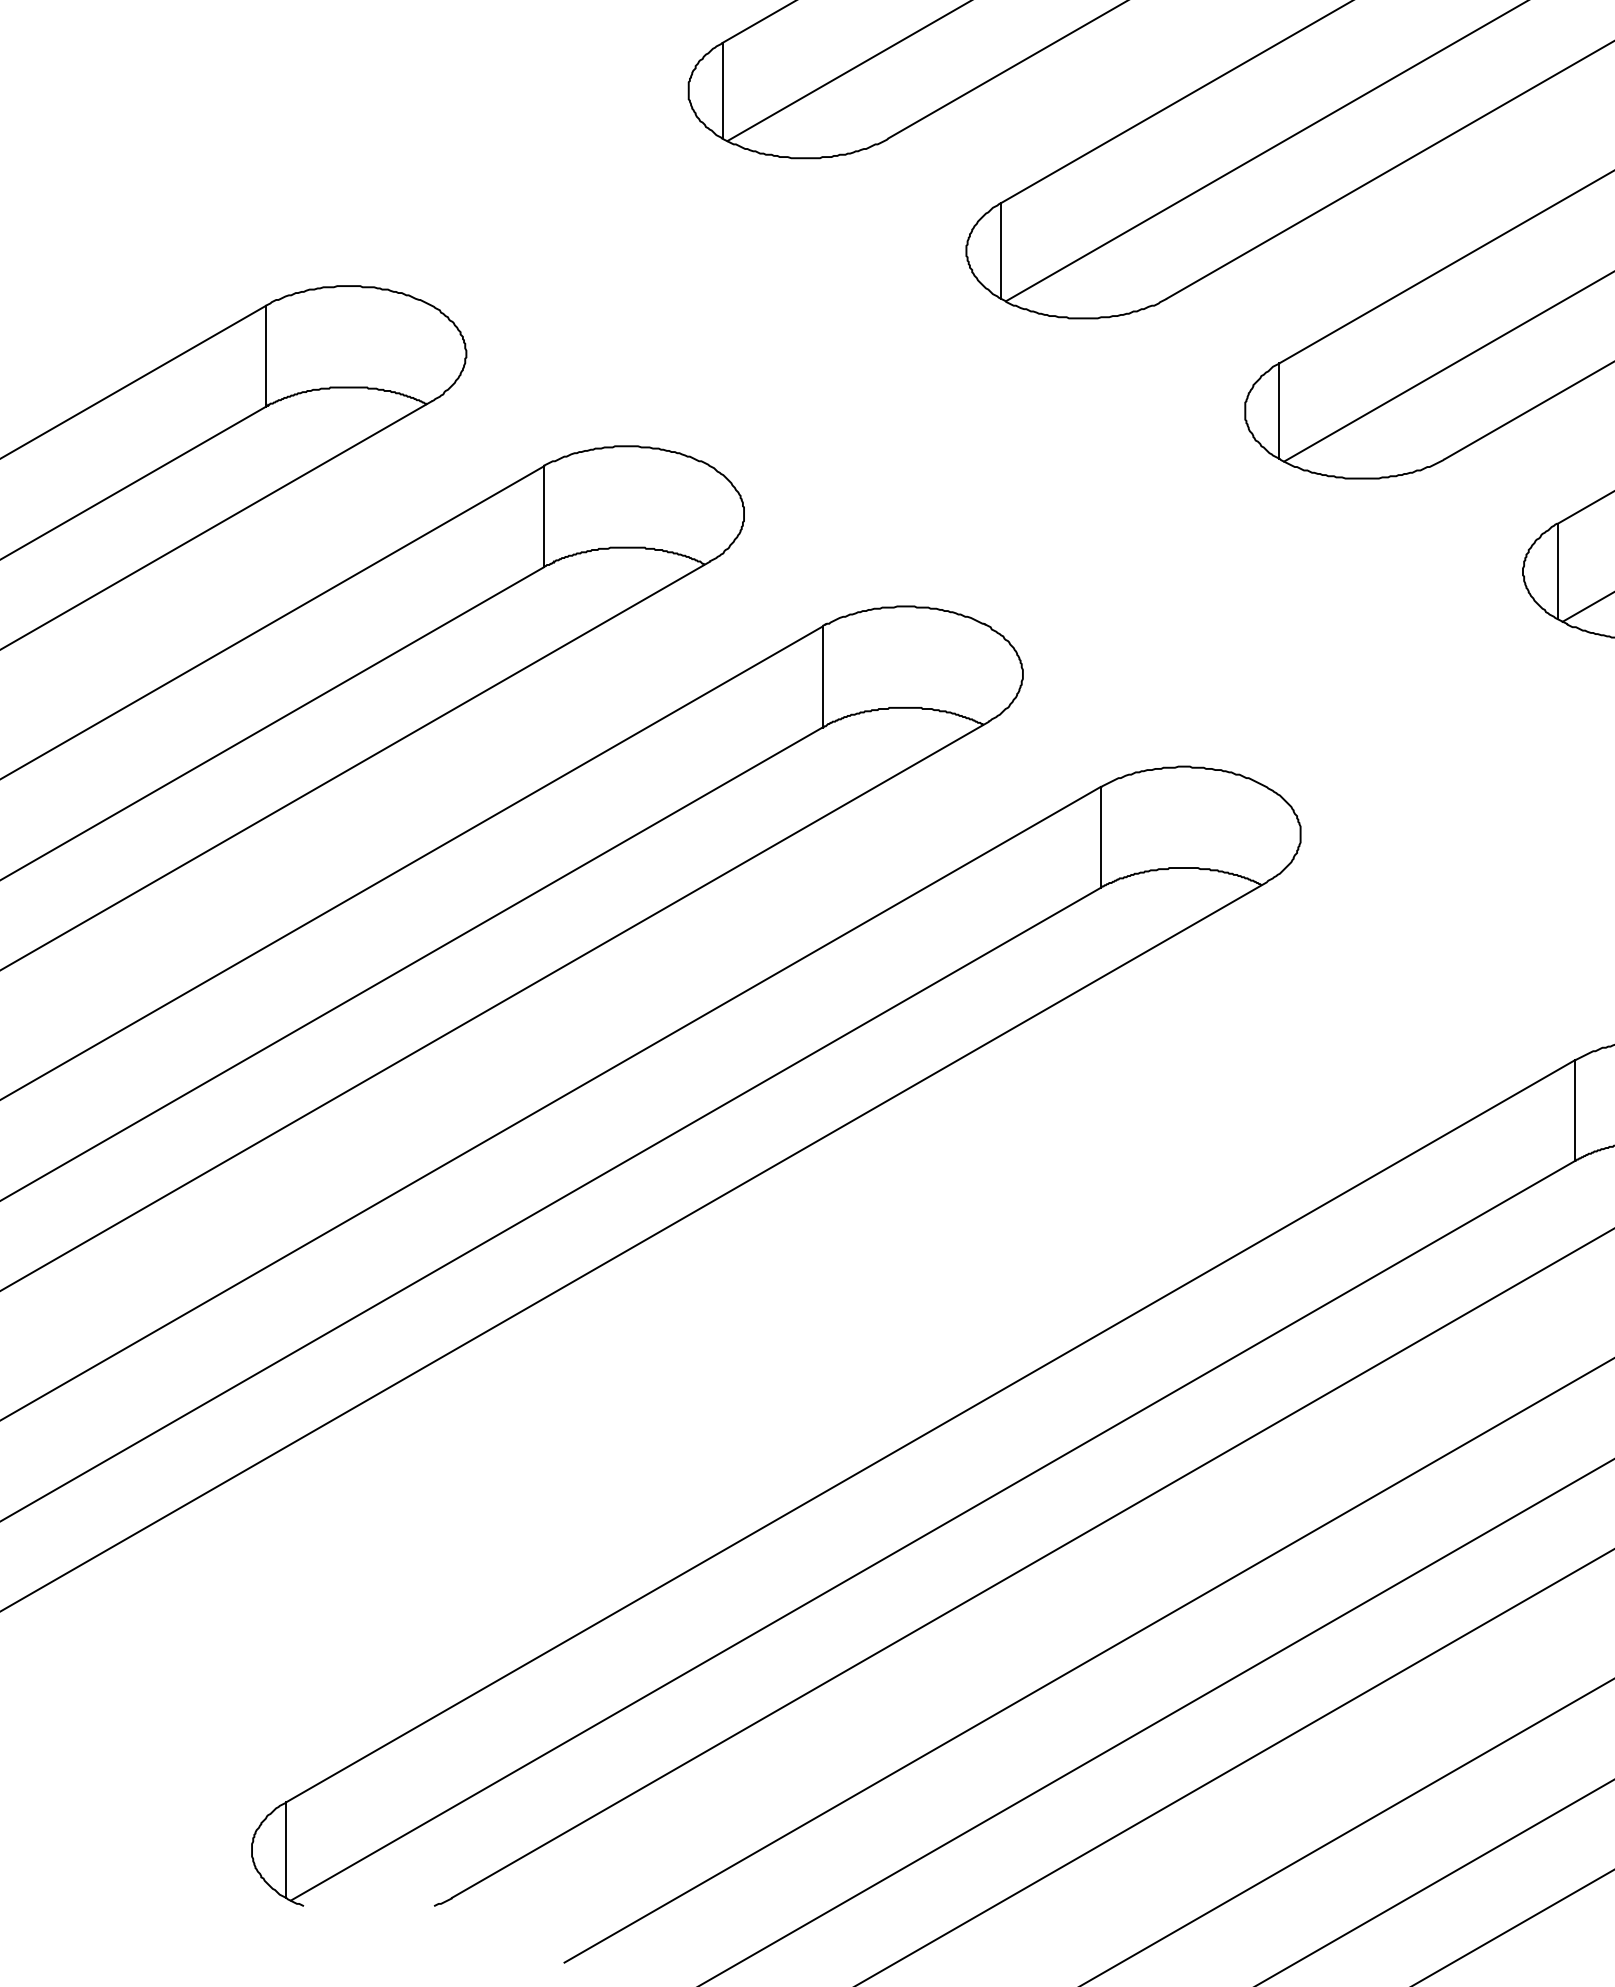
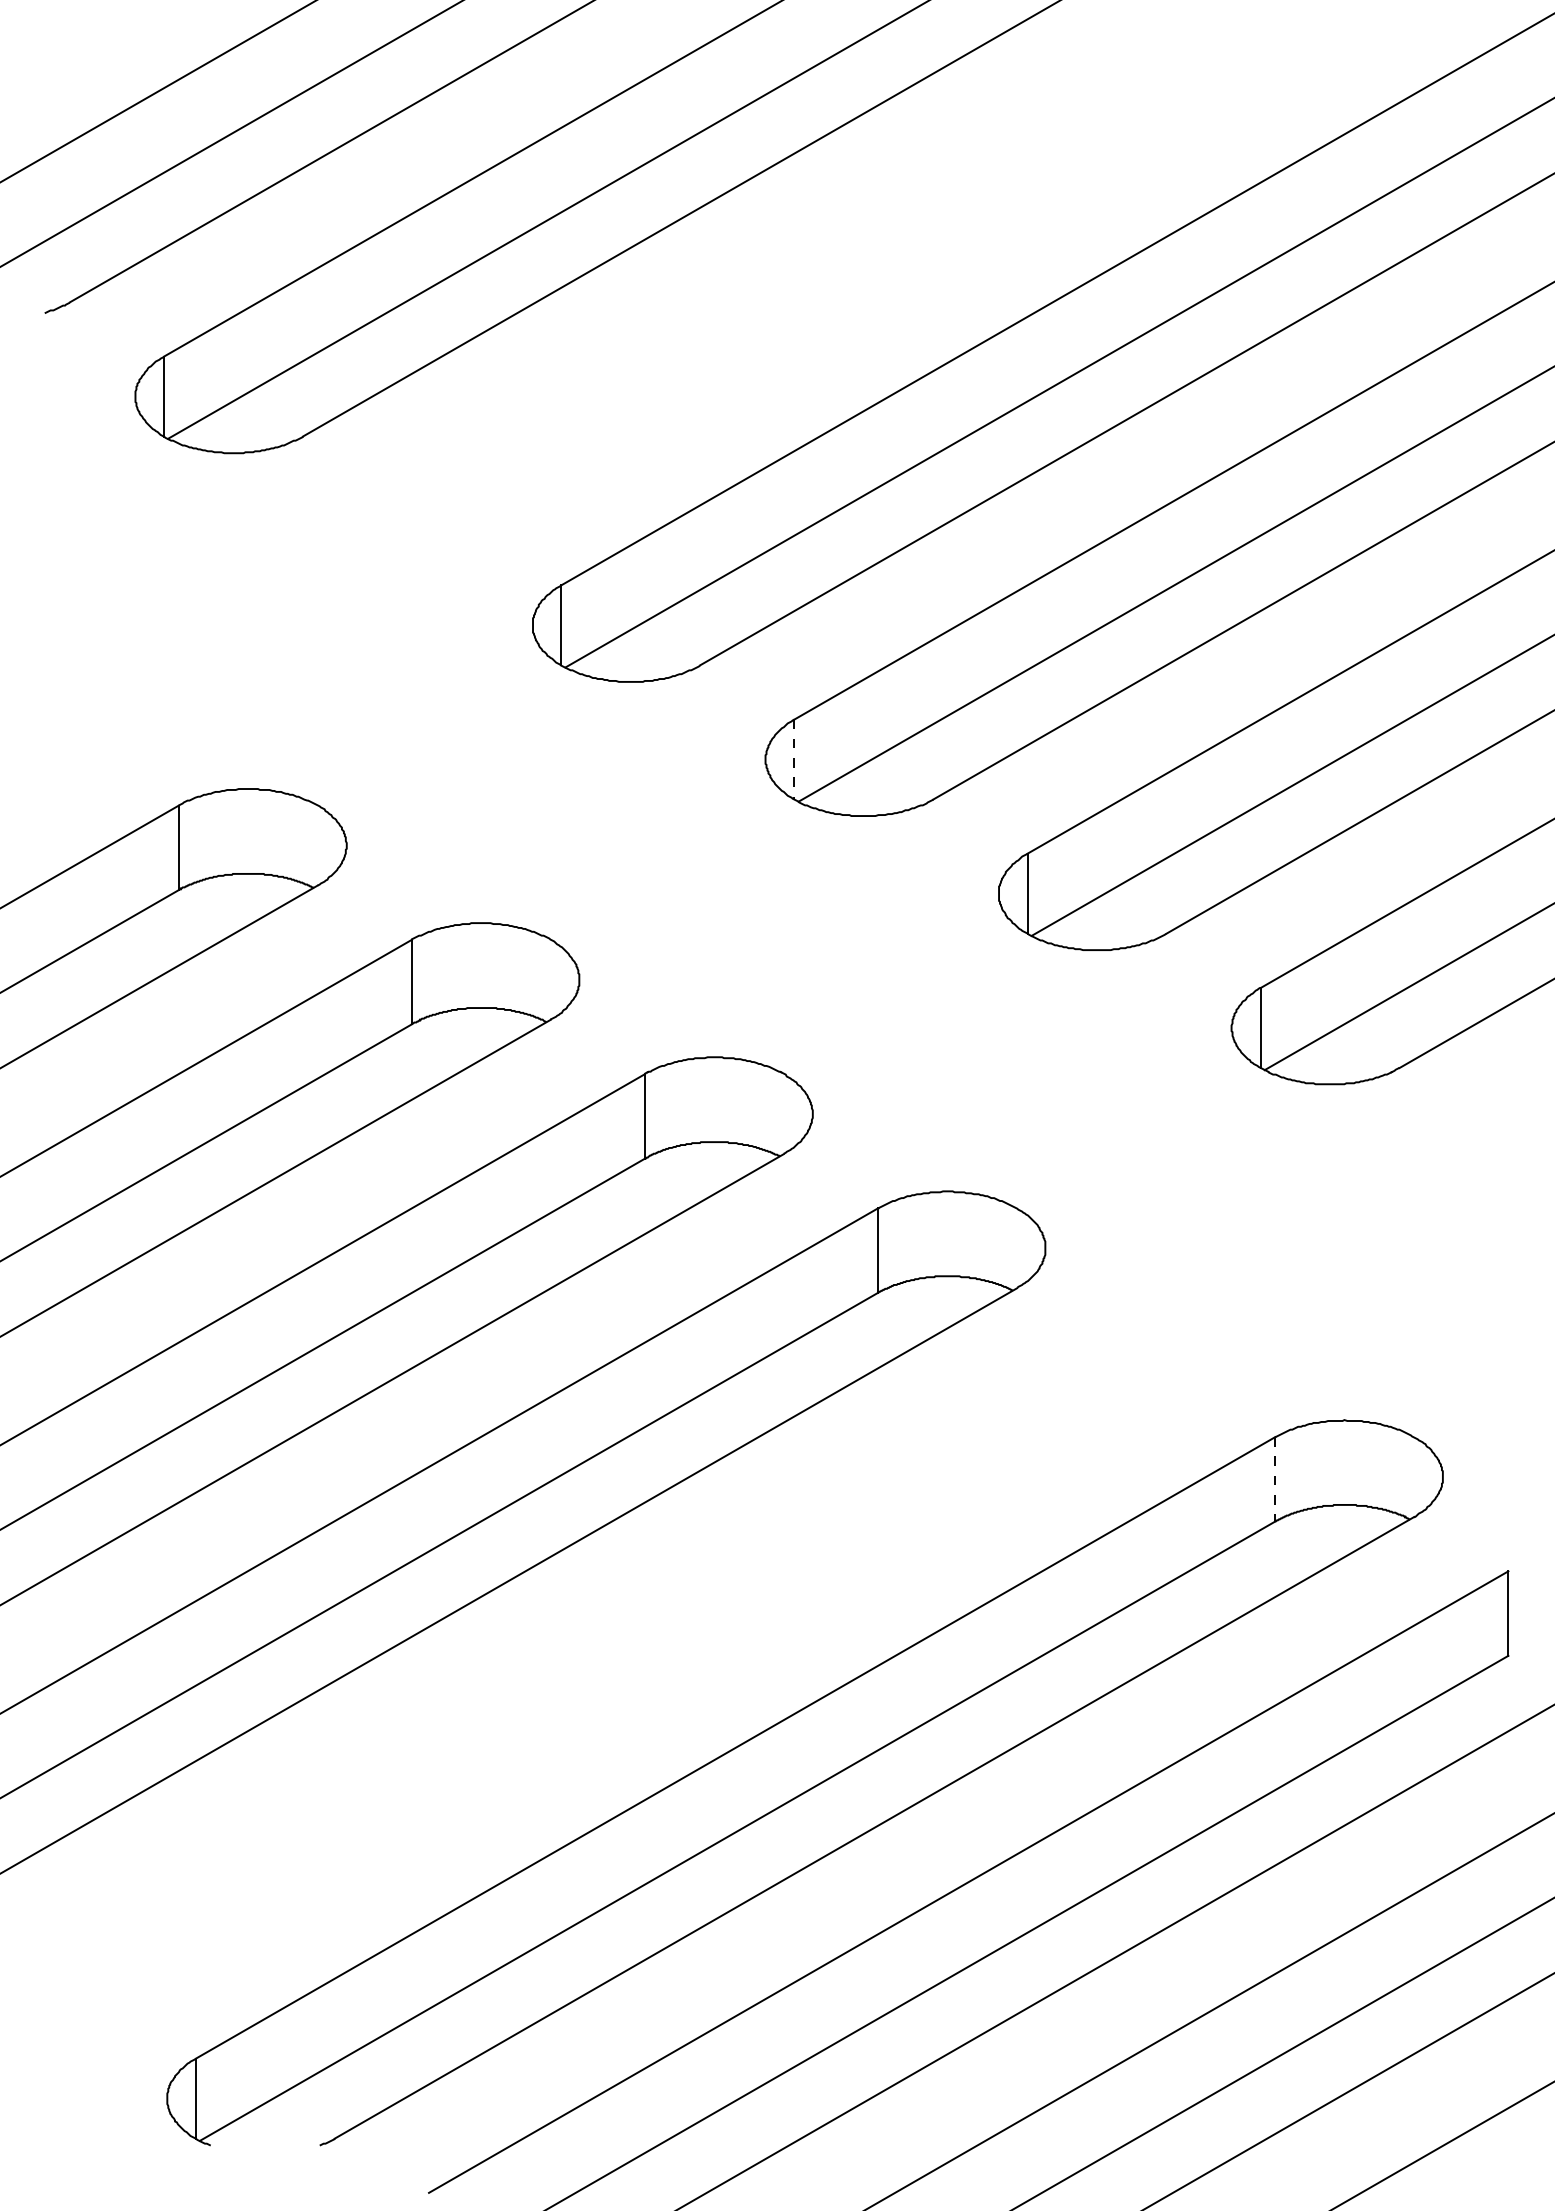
line: (1001, 250) -> (794, 759), solid -> dashed
line: (1575, 1110) -> (1275, 1479), solid -> dashed

